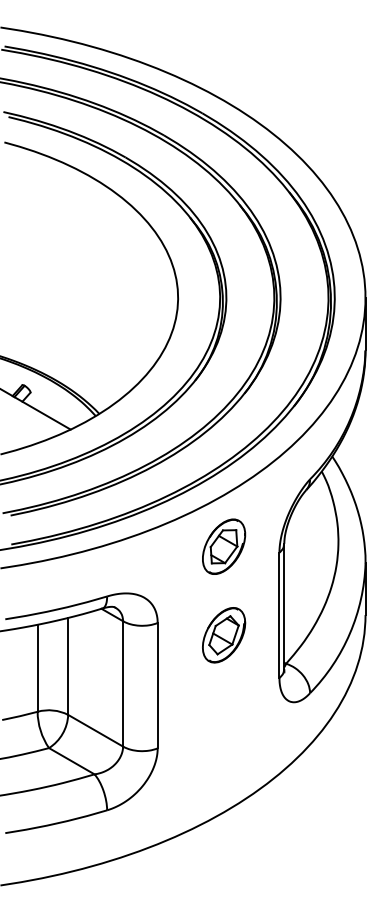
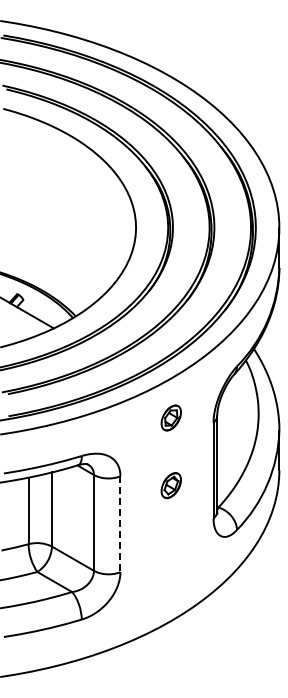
part: (224, 546) -> (171, 417), size x0.6
part: (224, 635) -> (171, 485), size x0.6
line: (157, 686) -> (120, 524), solid -> dashed

